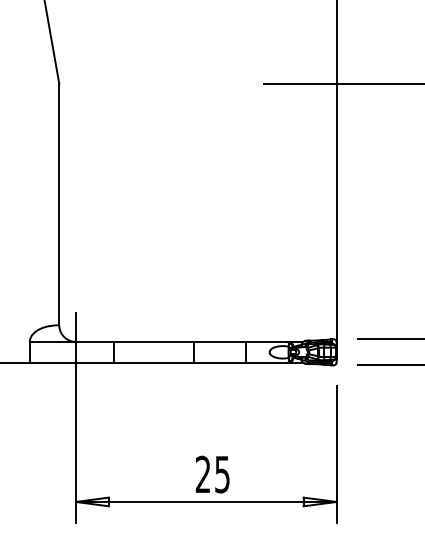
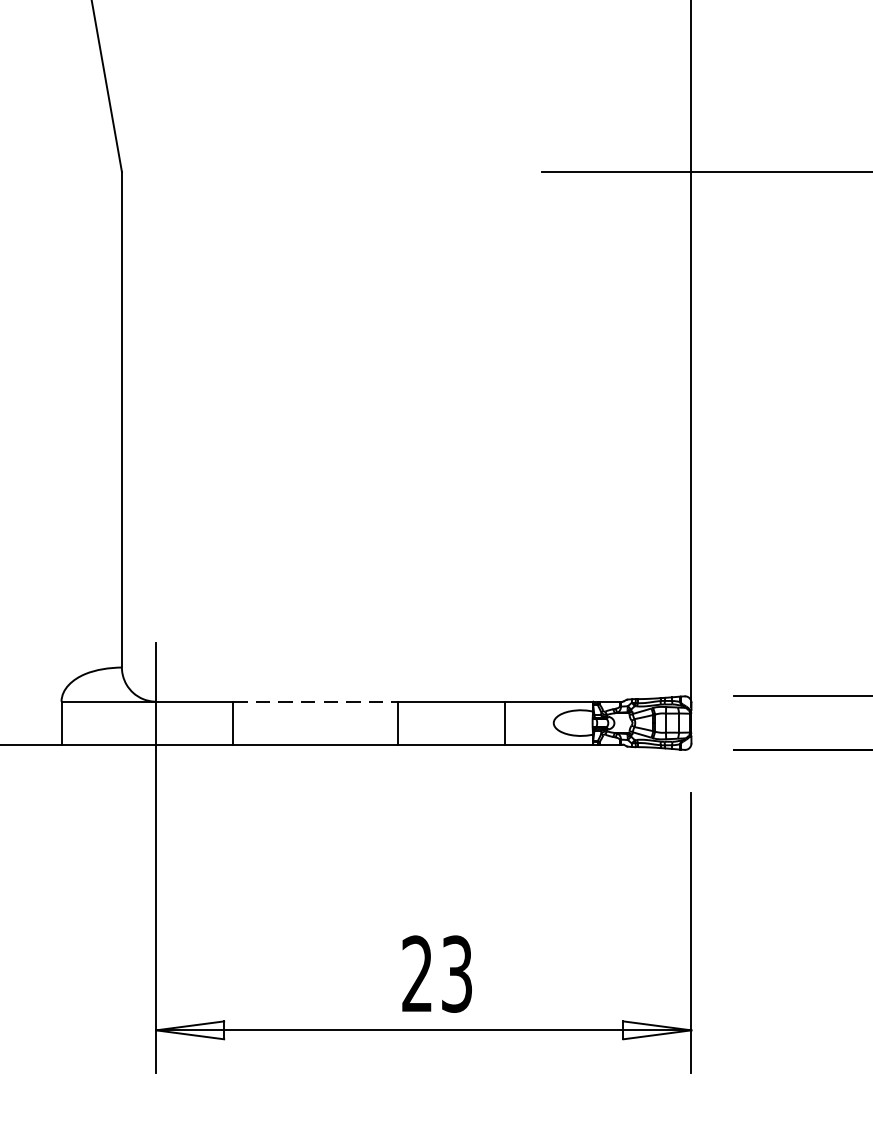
line: (154, 341) -> (317, 700), solid -> dashed
text: (222, 473) -> (457, 971), 25 -> 23

